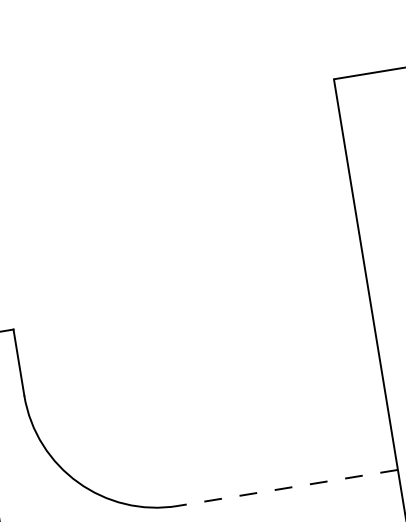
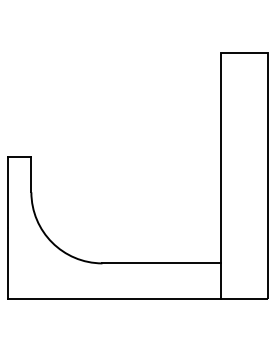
line: (287, 488) -> (161, 263), dashed -> solid

